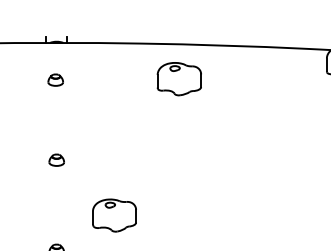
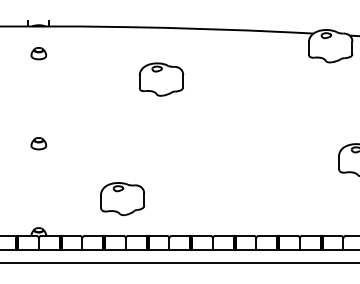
part: (179, 79) -> (161, 79), moved
part: (55, 80) -> (38, 53), moved
part: (114, 216) -> (122, 199), moved

